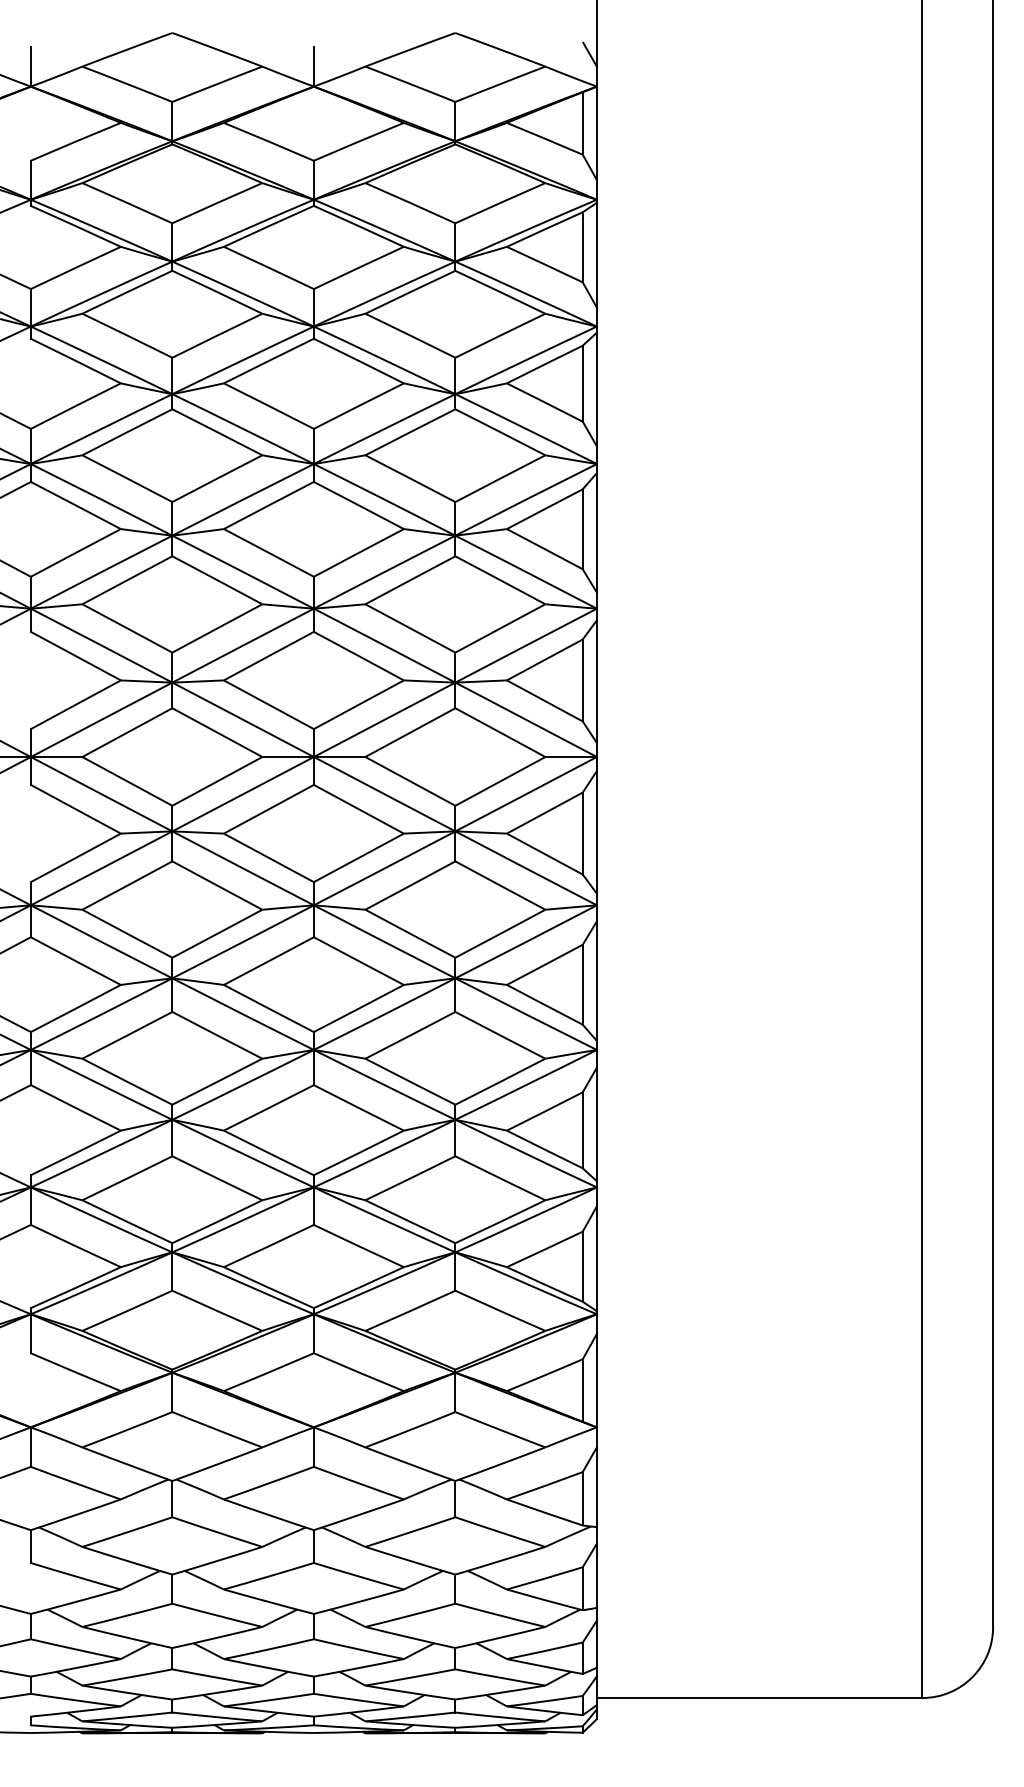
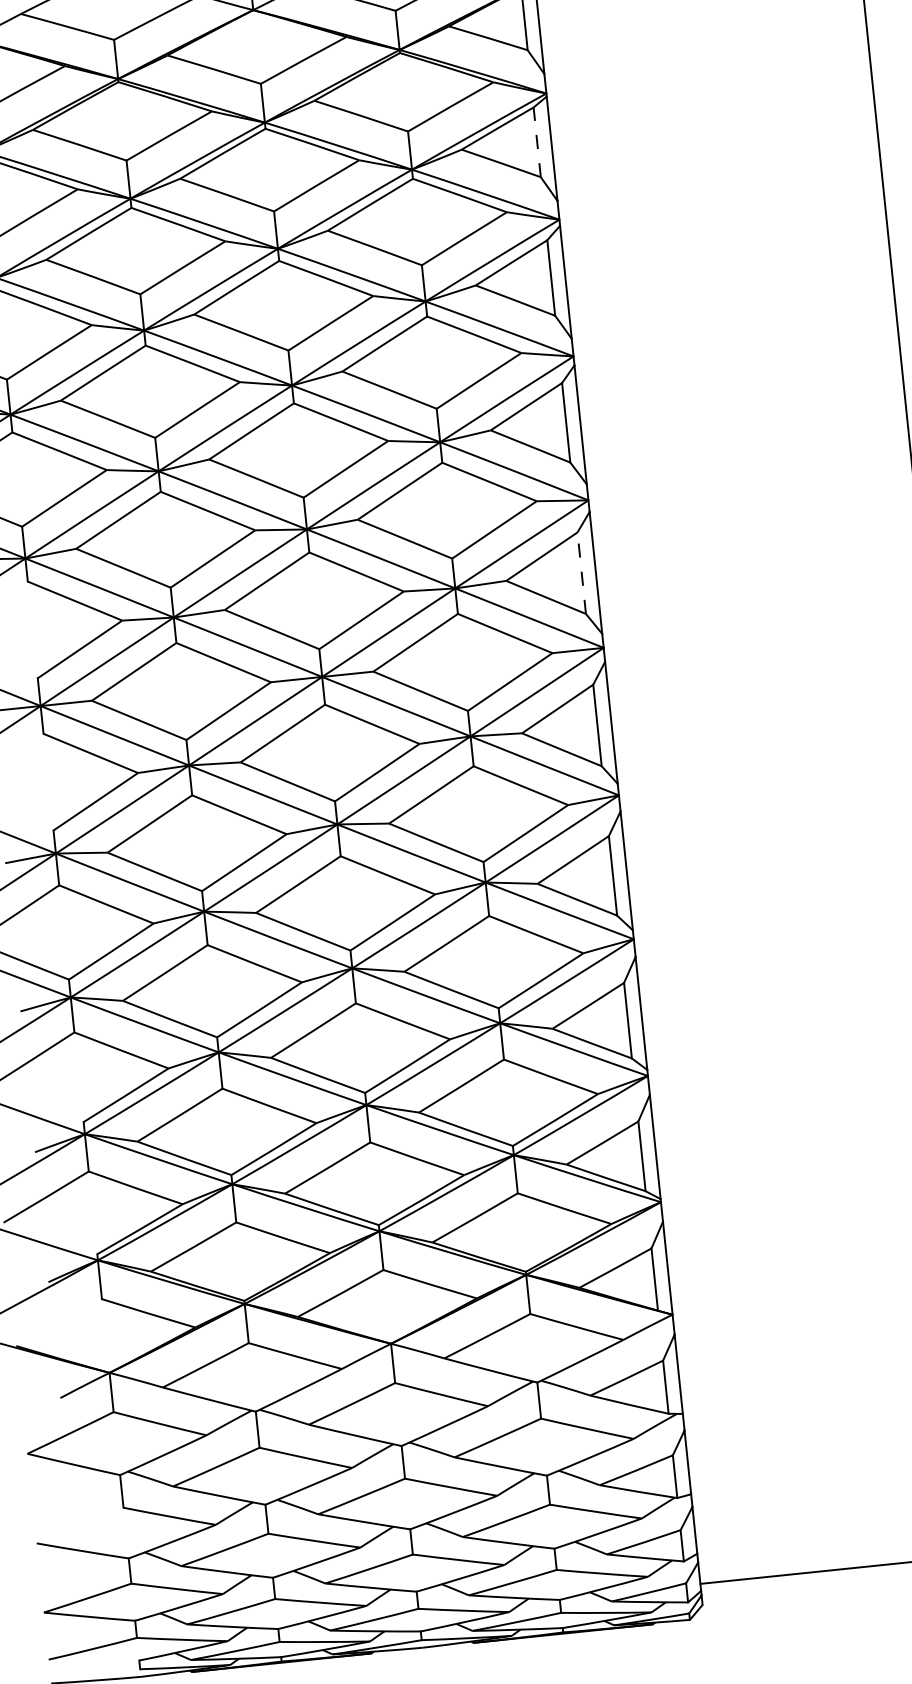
line: (582, 246) -> (536, 141), solid -> dashed
line: (582, 680) -> (581, 573), solid -> dashed

